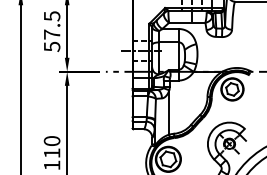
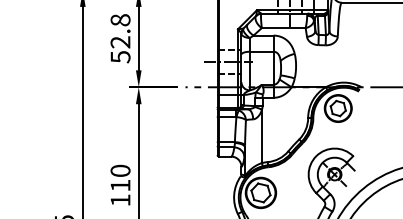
text: (52, 25) -> (120, 31), 57.5 -> 52.8

